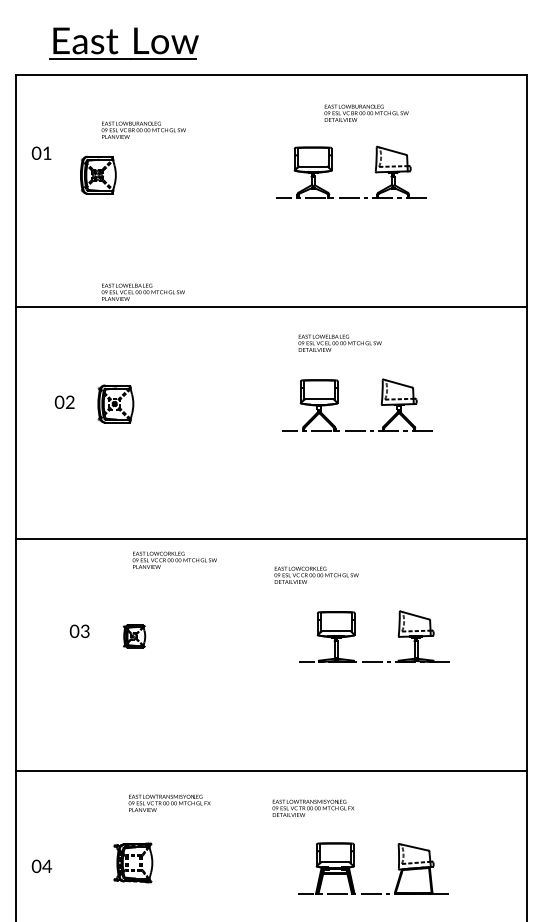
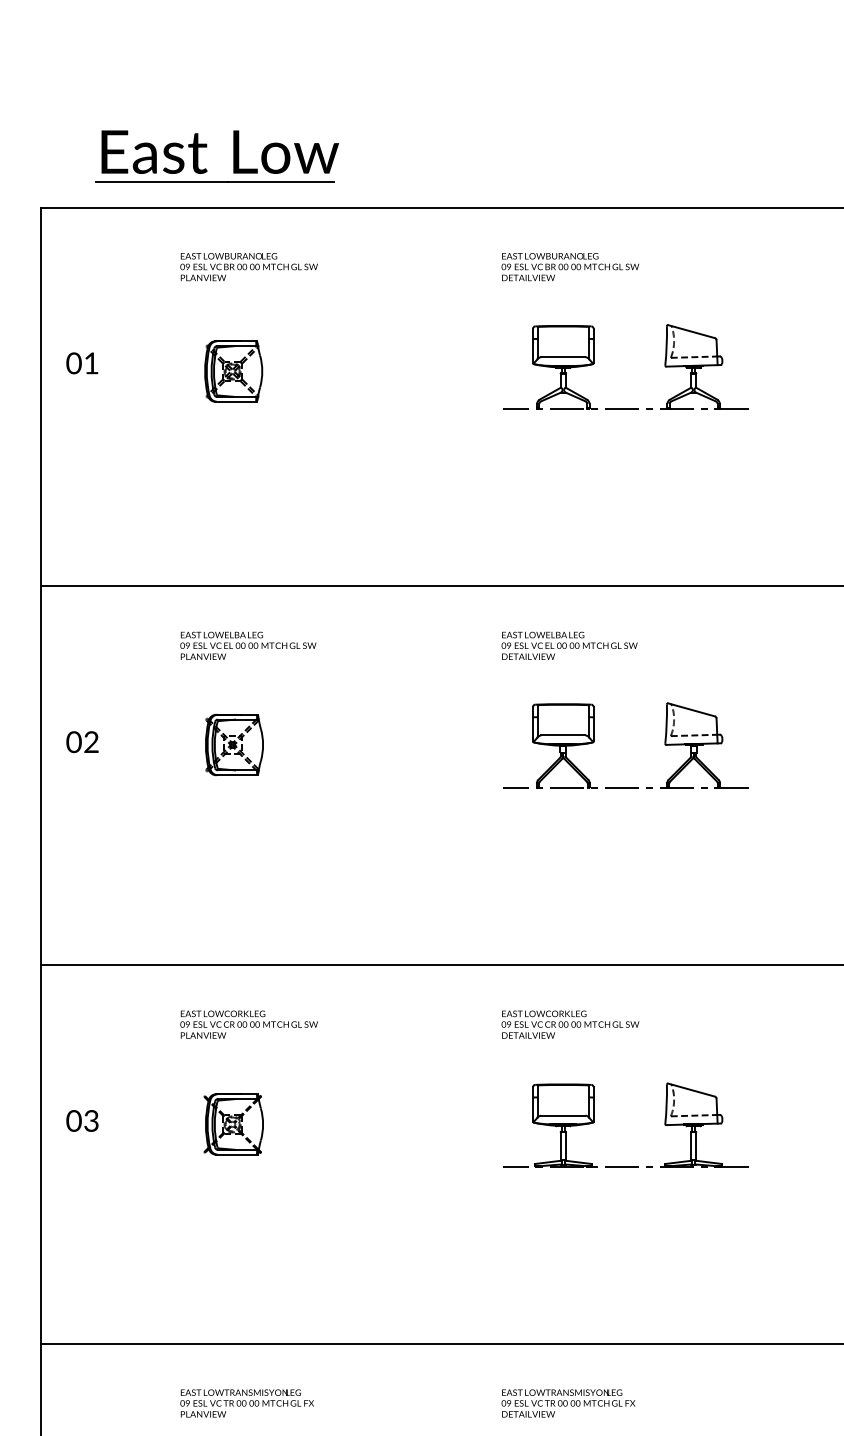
text: (366, 112) -> (570, 265), moved
text: (143, 129) -> (248, 265), moved
text: (41, 152) -> (82, 362), moved
part: (332, 171) -> (594, 365), moved
part: (98, 174) -> (233, 370), moved
text: (142, 291) -> (246, 644), moved
text: (64, 401) -> (82, 740), moved
part: (115, 403) -> (233, 744), moved
part: (338, 403) -> (594, 742), moved
text: (174, 559) -> (248, 1023), moved
text: (316, 574) -> (570, 1023), moved
text: (79, 630) -> (82, 1119), moved
part: (134, 636) -> (233, 1124), size x1.67
text: (169, 802) -> (246, 1402), moved
text: (313, 807) -> (568, 1402), moved

